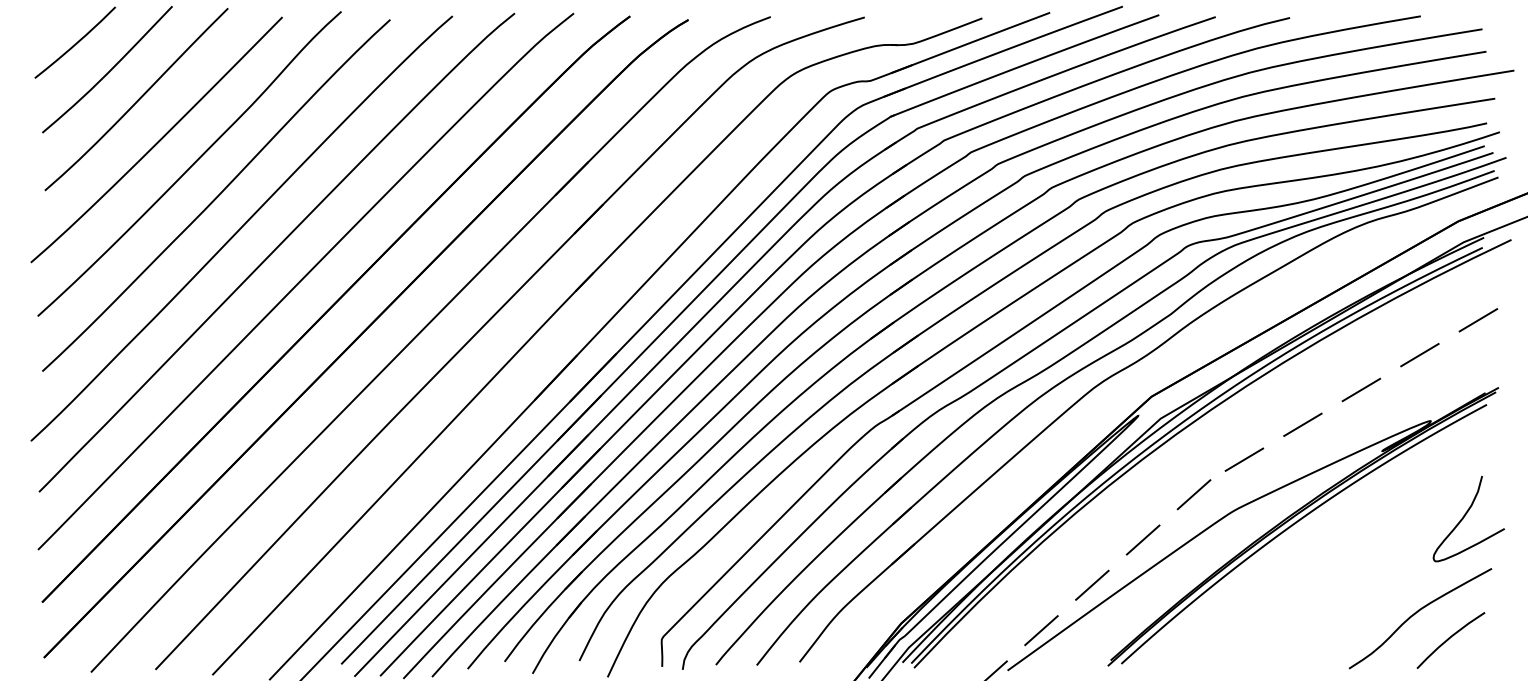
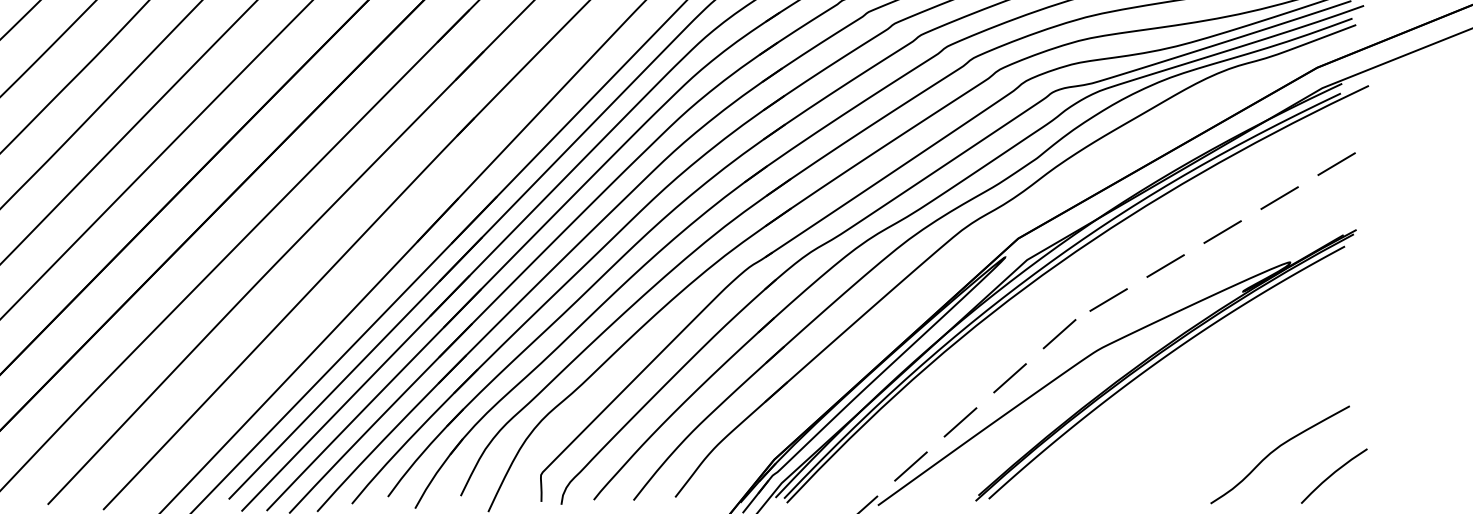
curve: (1465, 516) -> (1324, 355), removed
curve: (1449, 639) -> (1332, 475), moved

